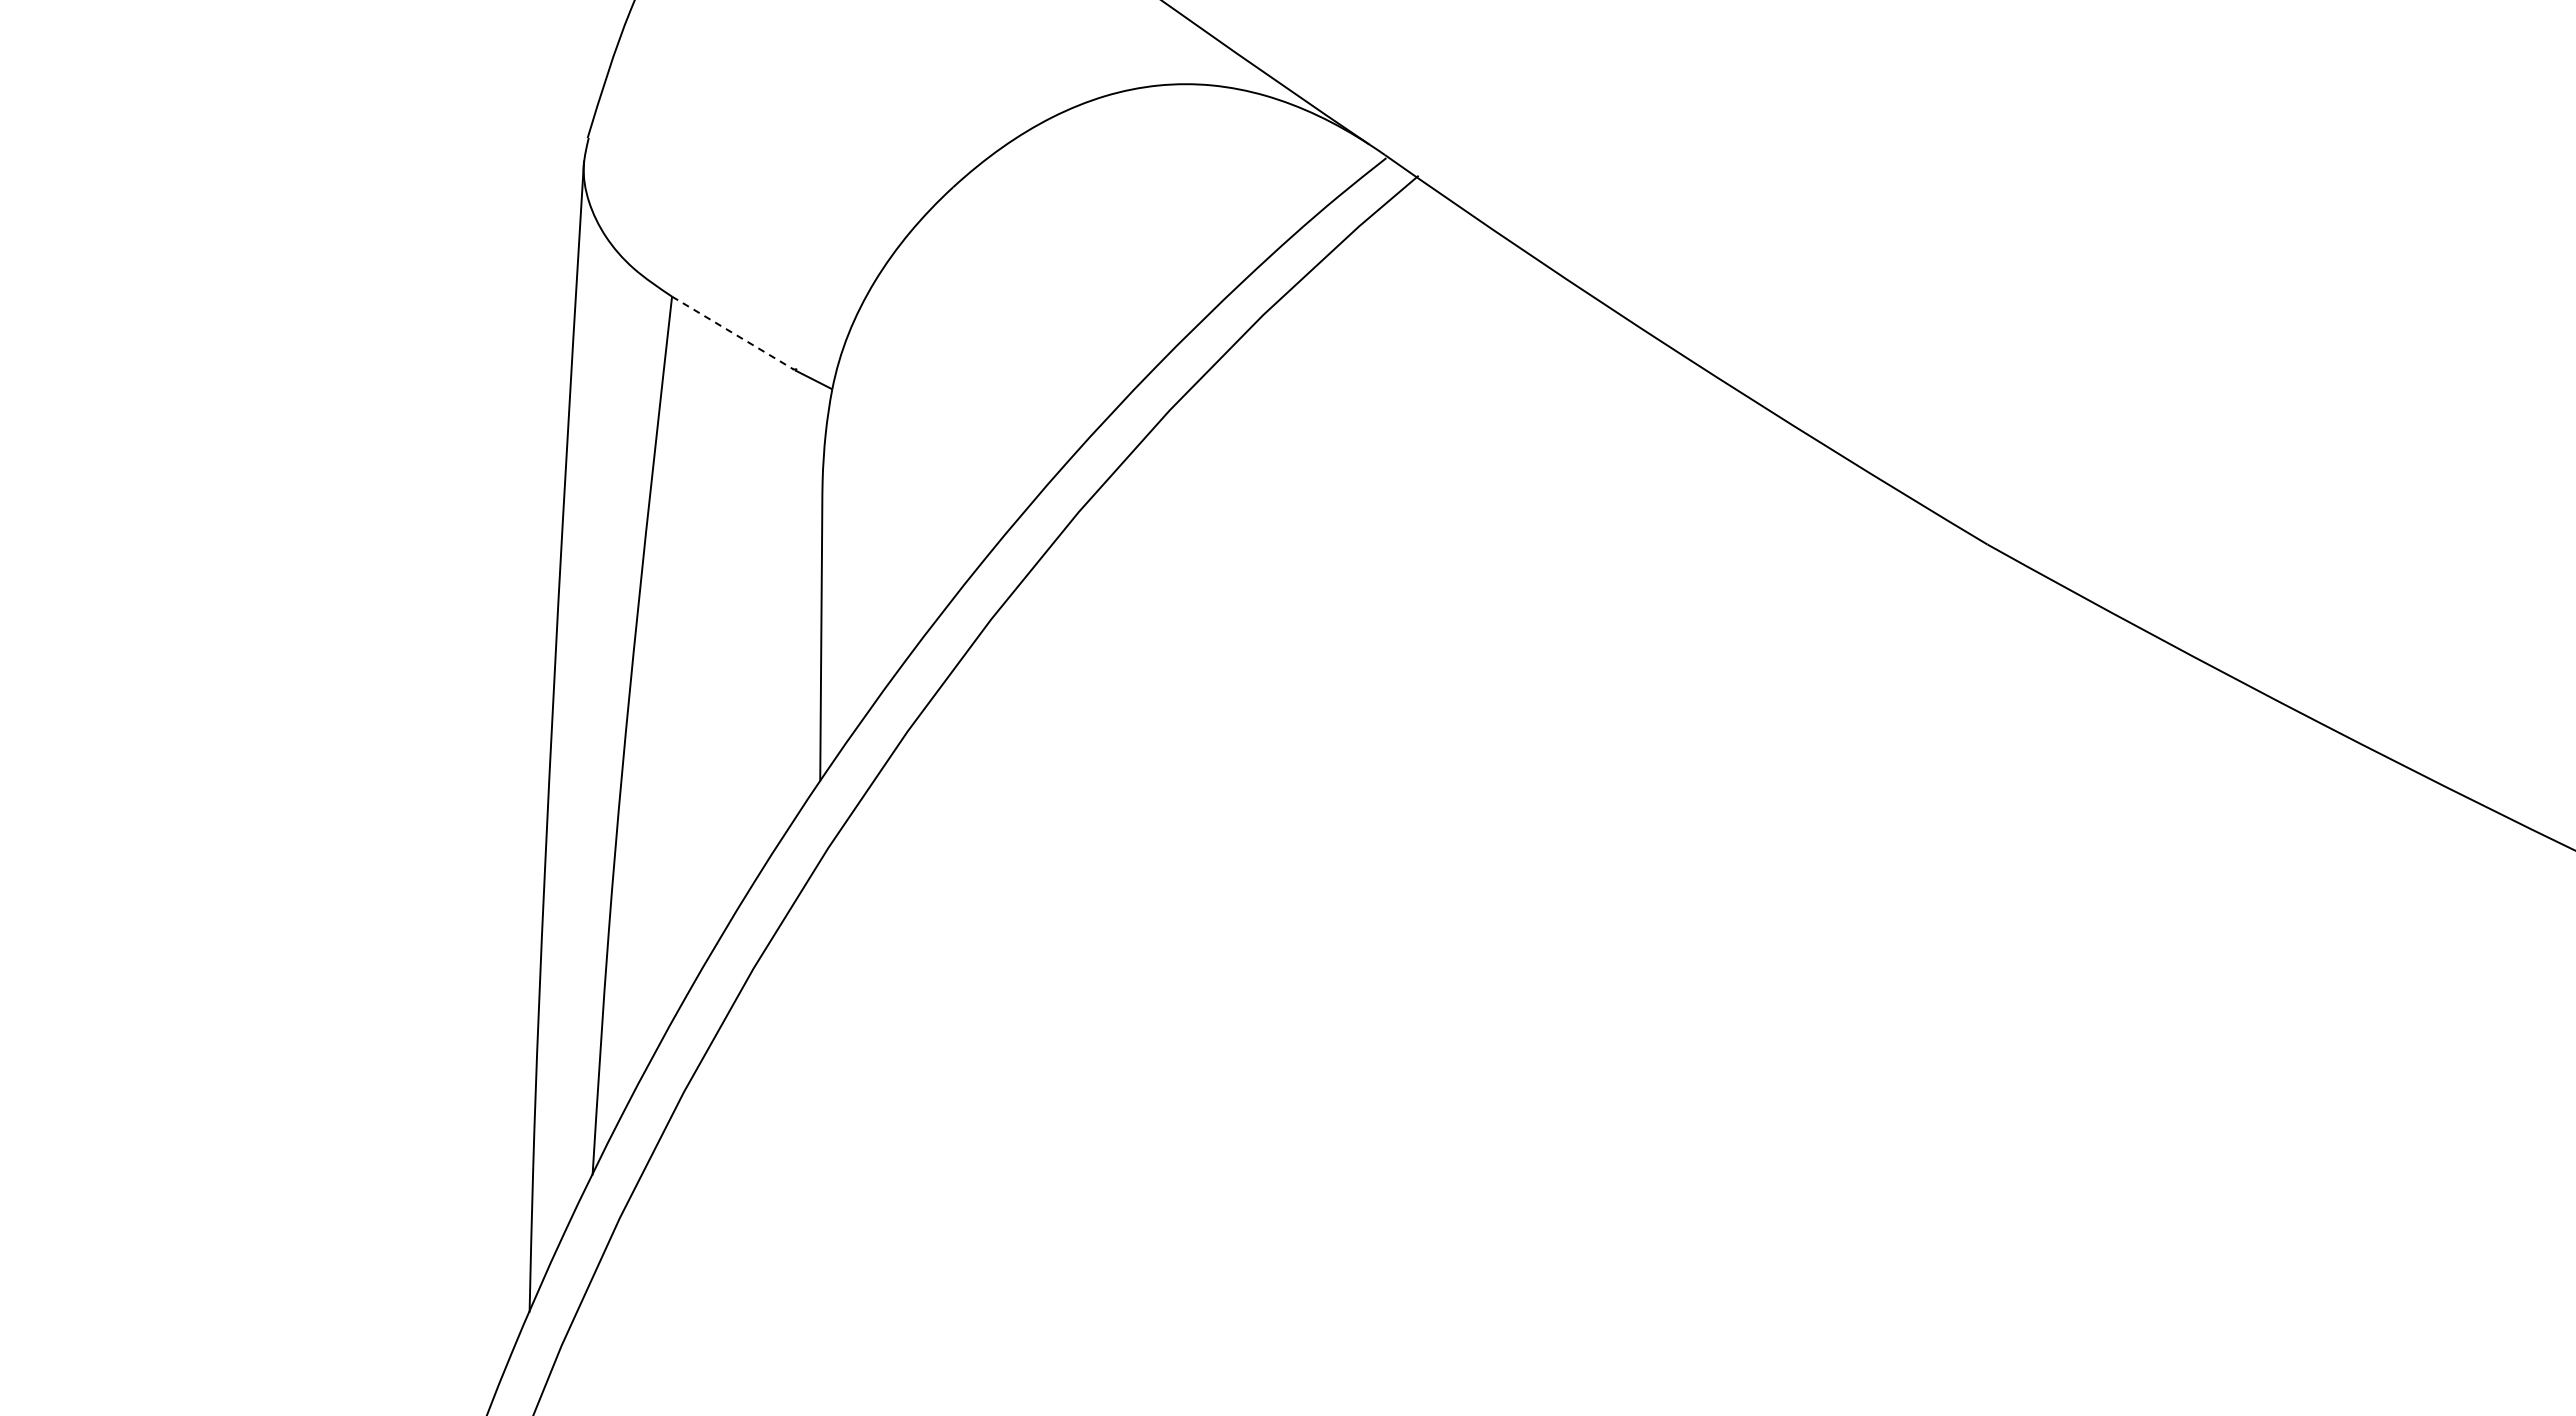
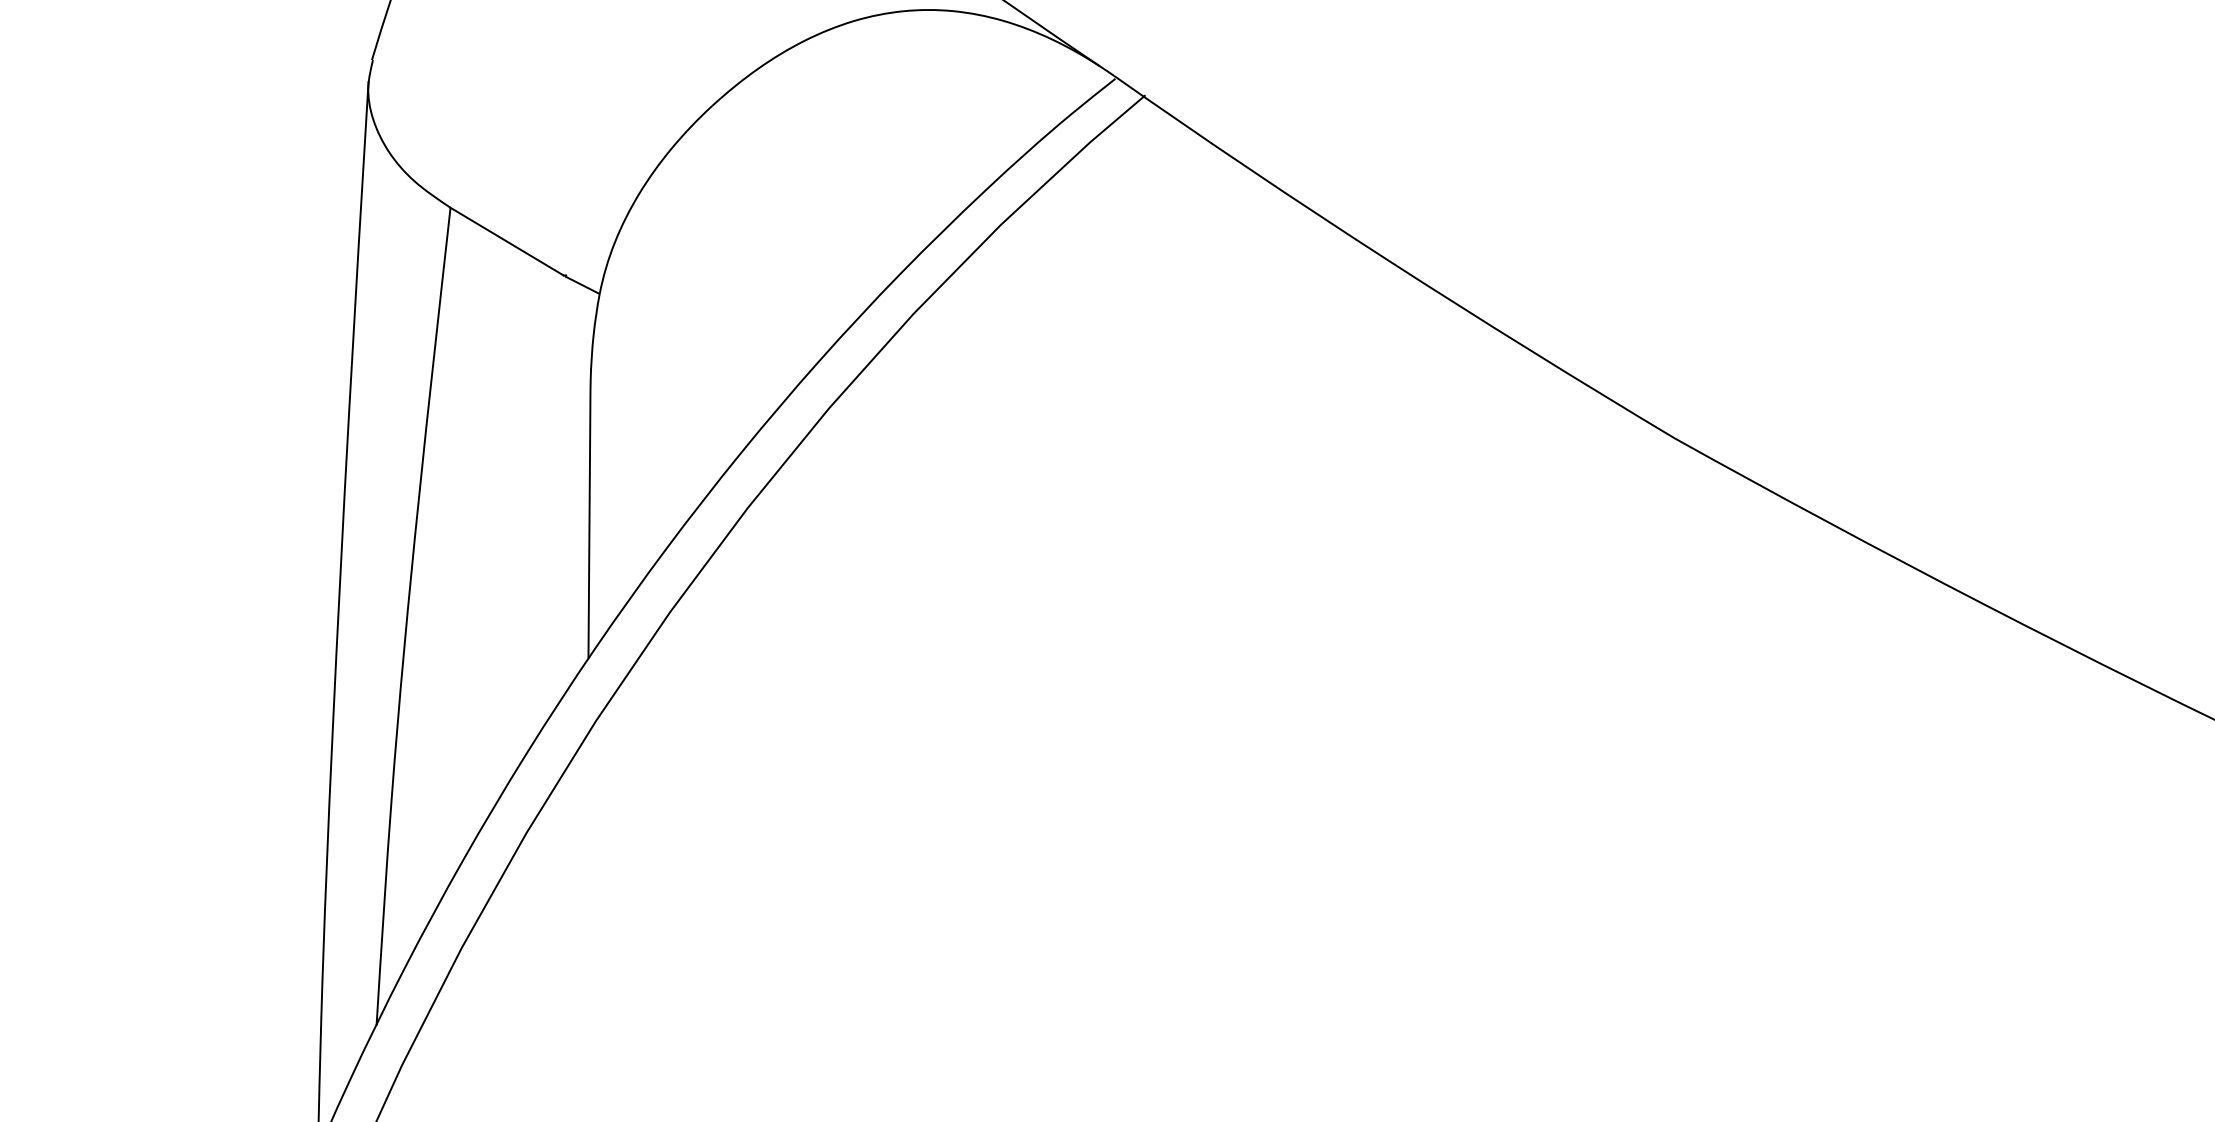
line: (732, 333) -> (506, 242), dashed -> solid

